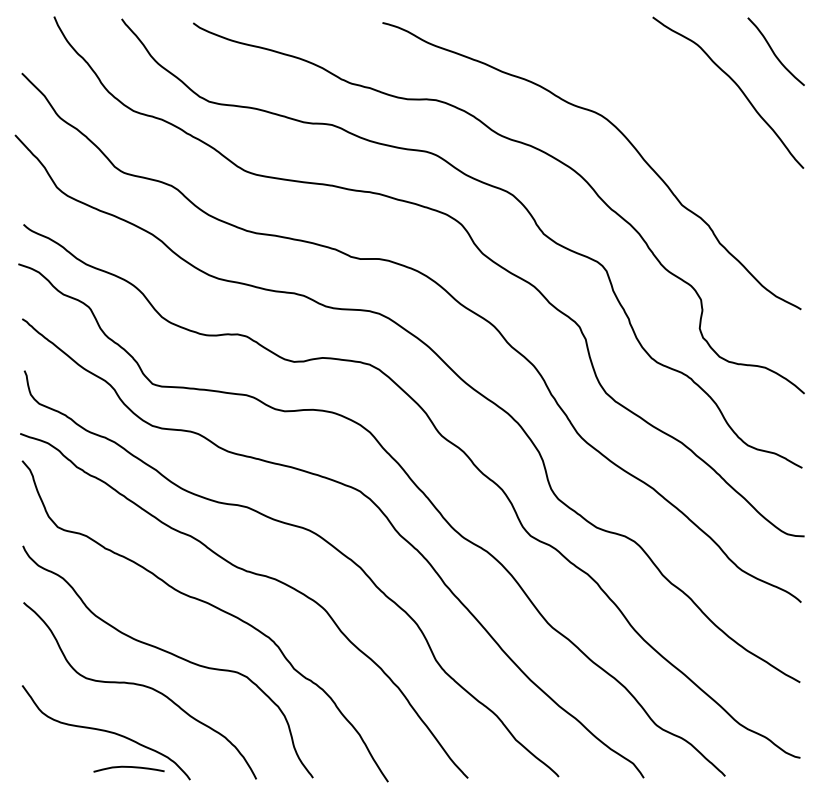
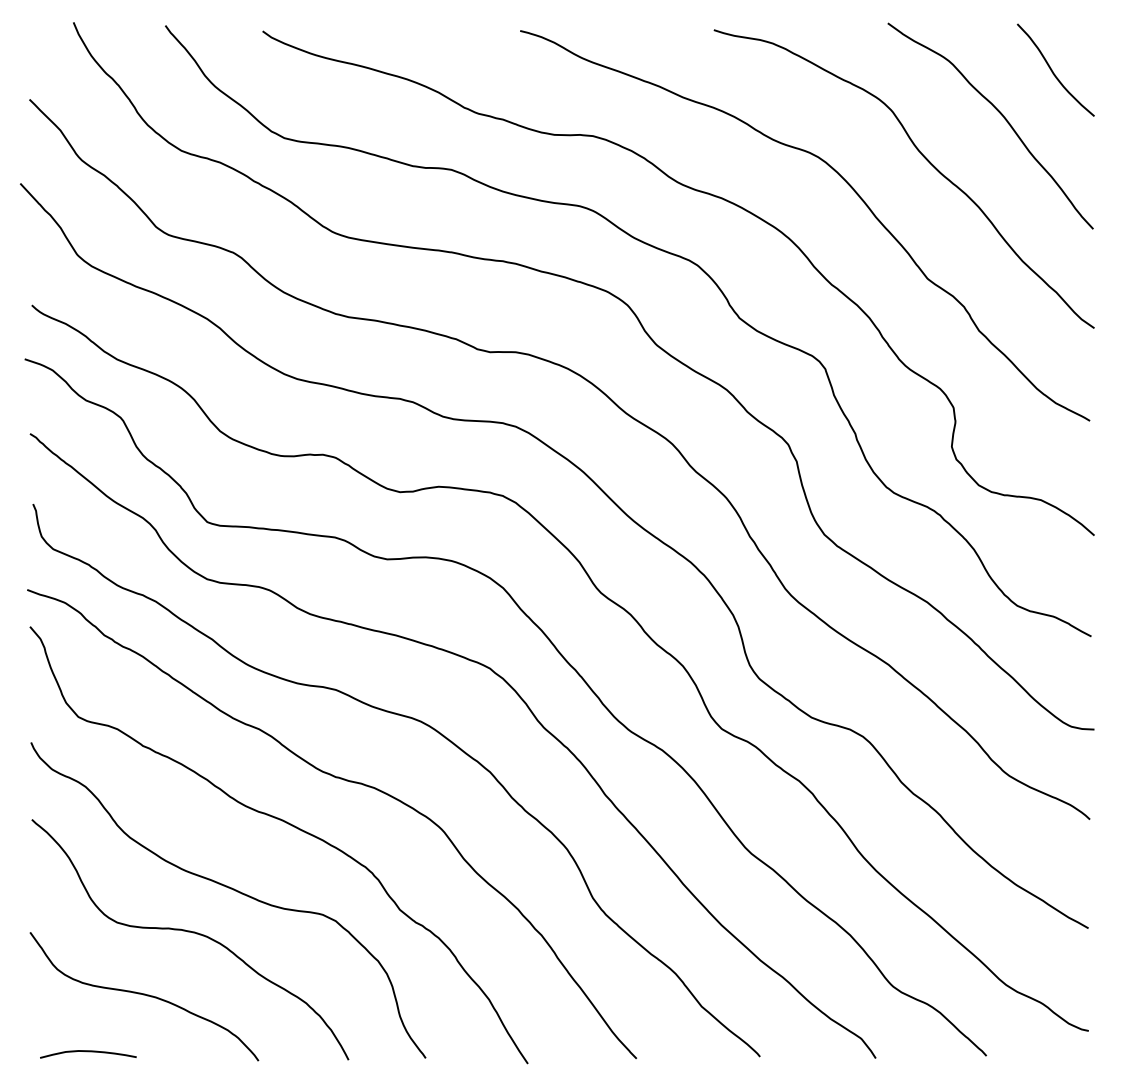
curve: (678, 115) -> (923, 157), added
curve: (129, 767) -> (88, 1052), moved

